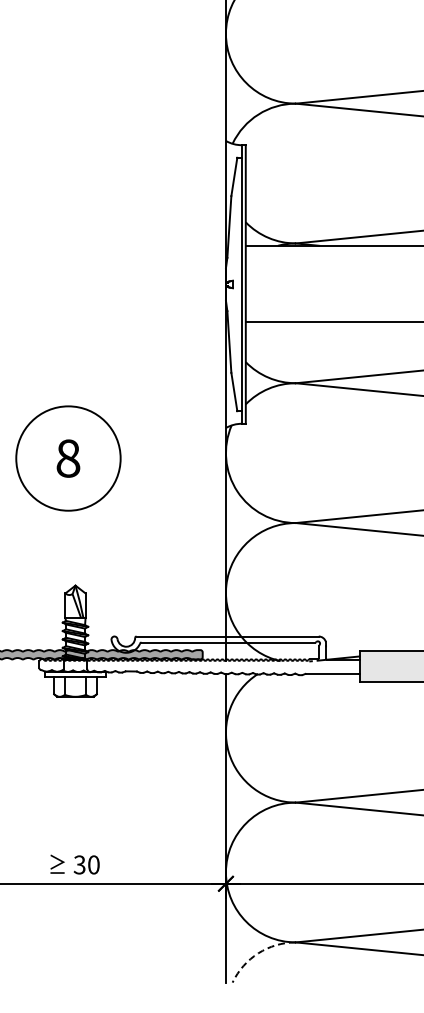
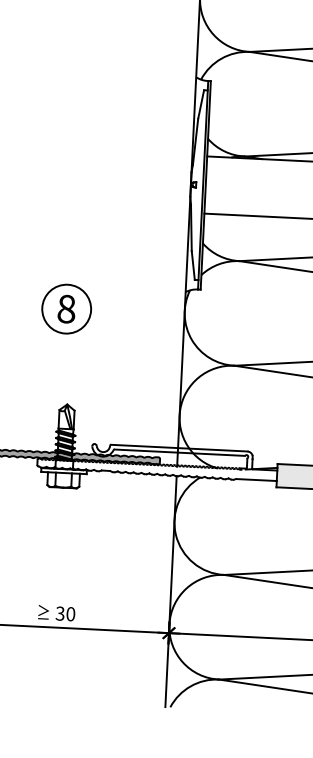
circle: (68, 458) -> (66, 309), size x0.62
arc: (258, 953) -> (190, 686), dashed -> solid

